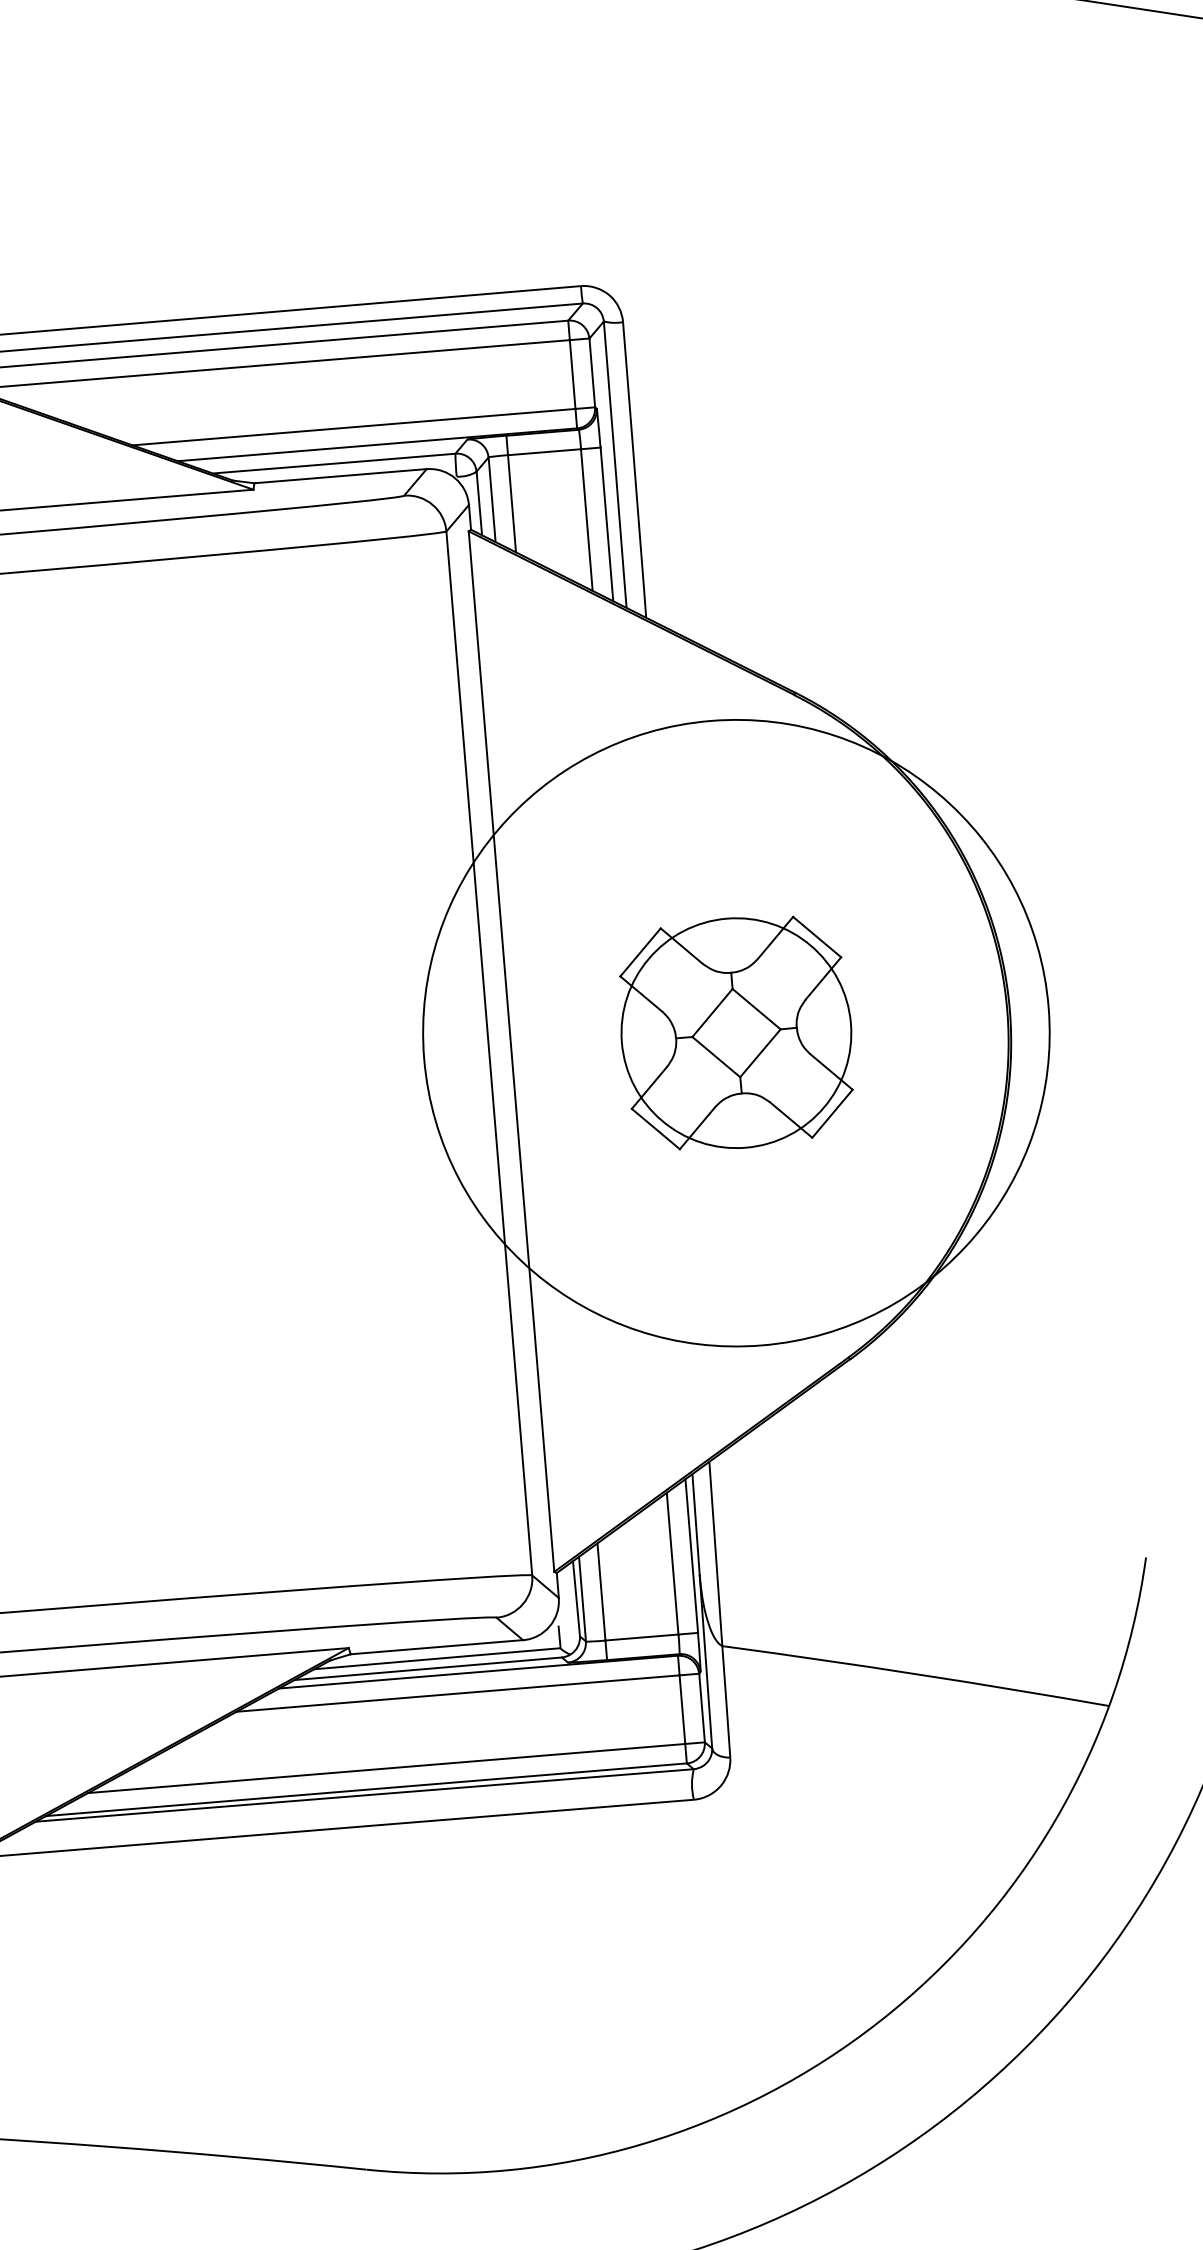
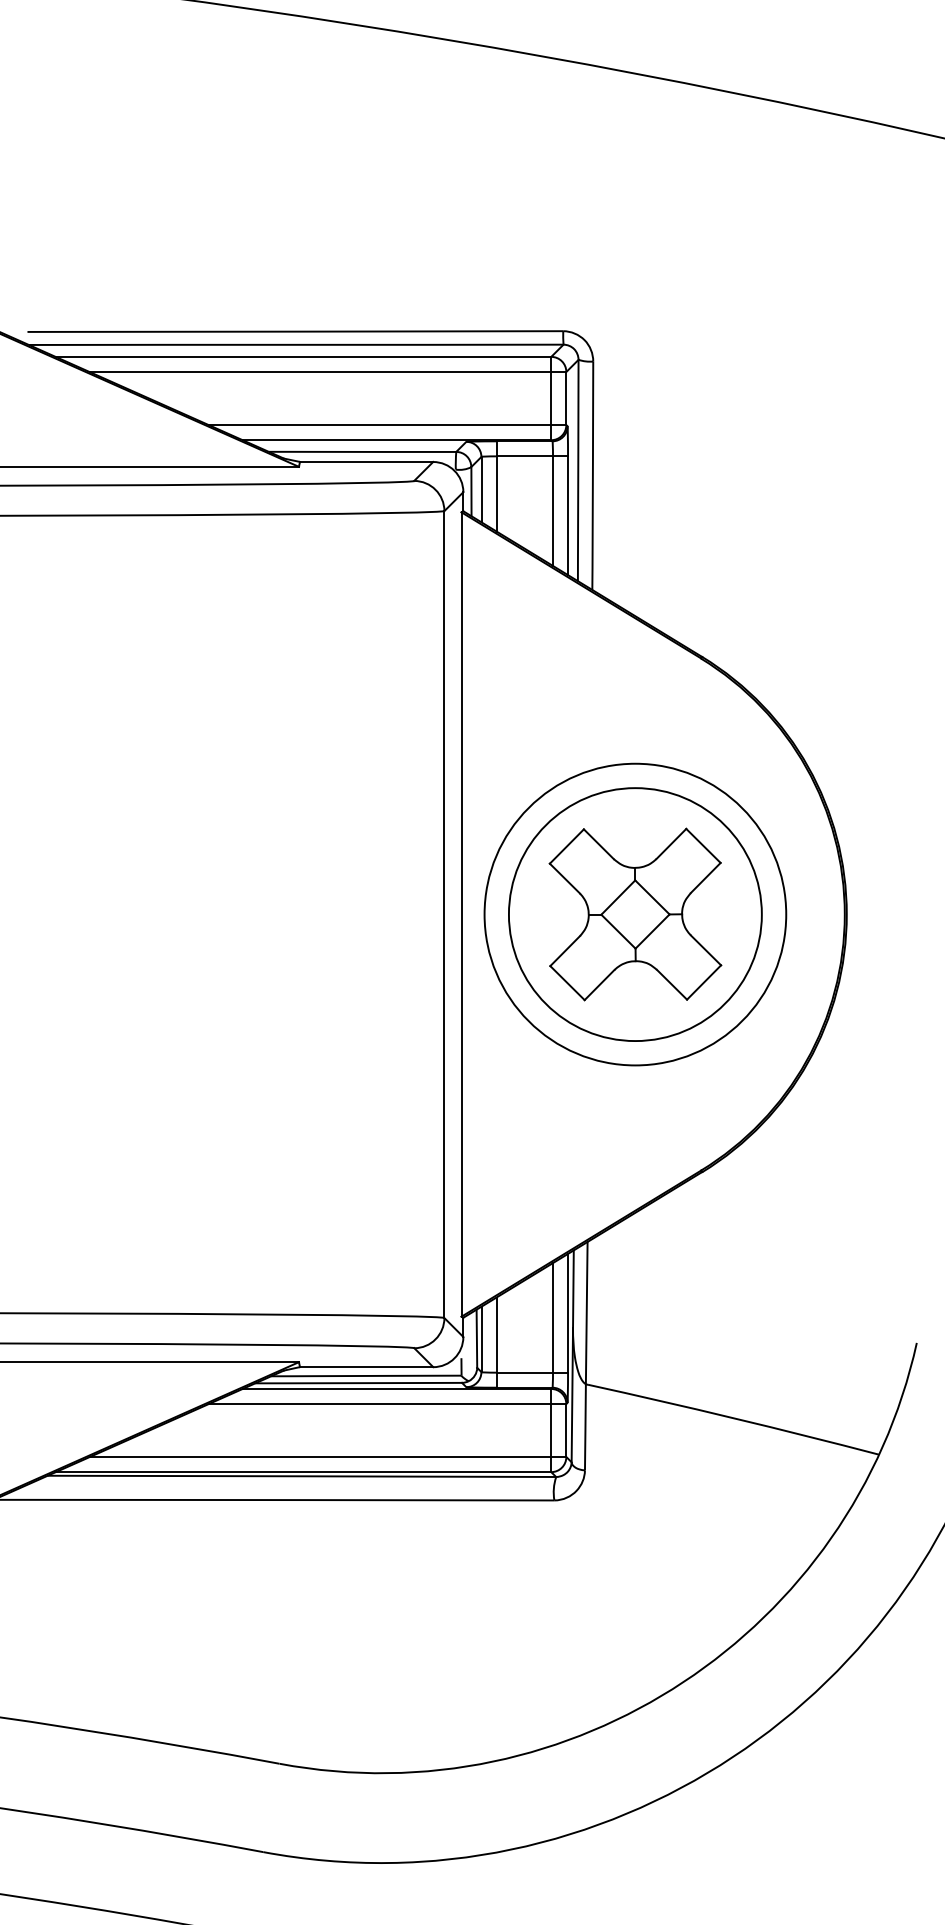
circle: (735, 1033) -> (634, 914), size x1.43
circle: (736, 1033) -> (635, 914), size x0.62

